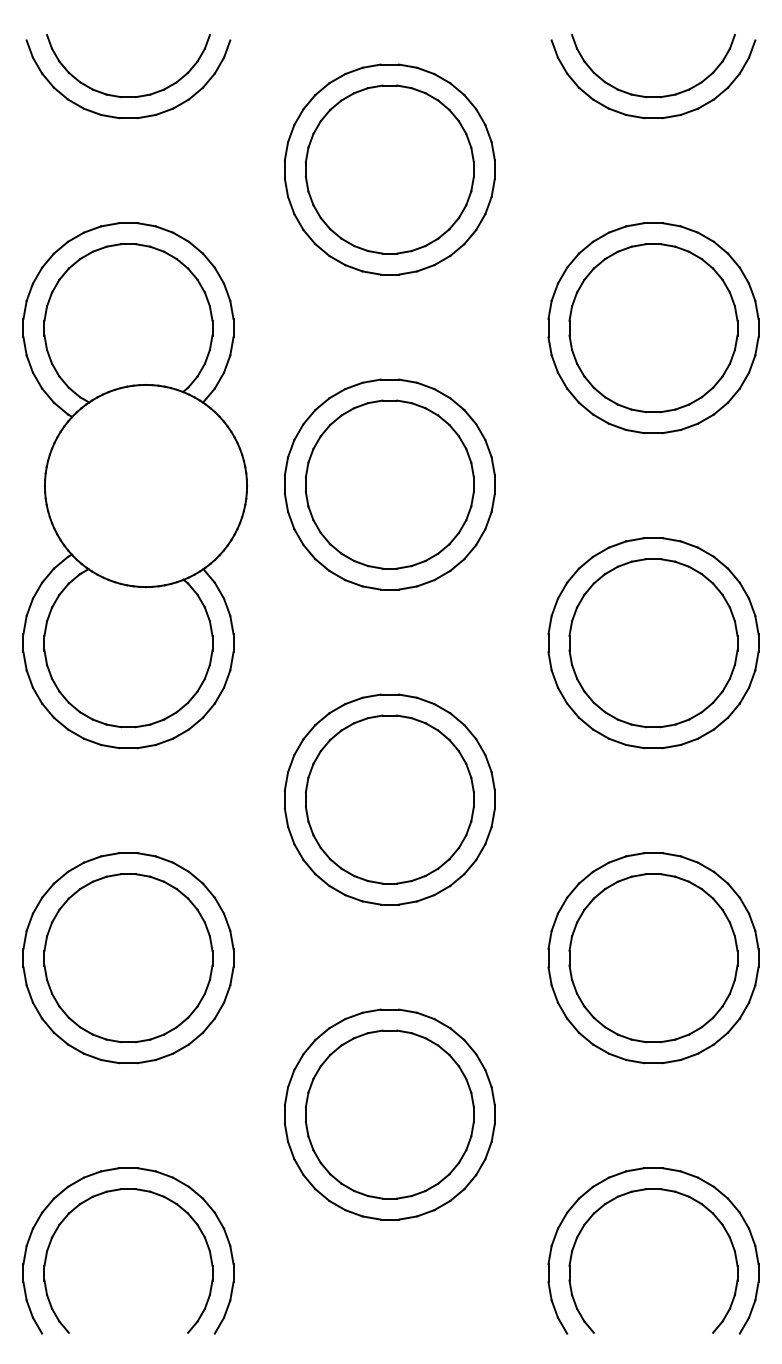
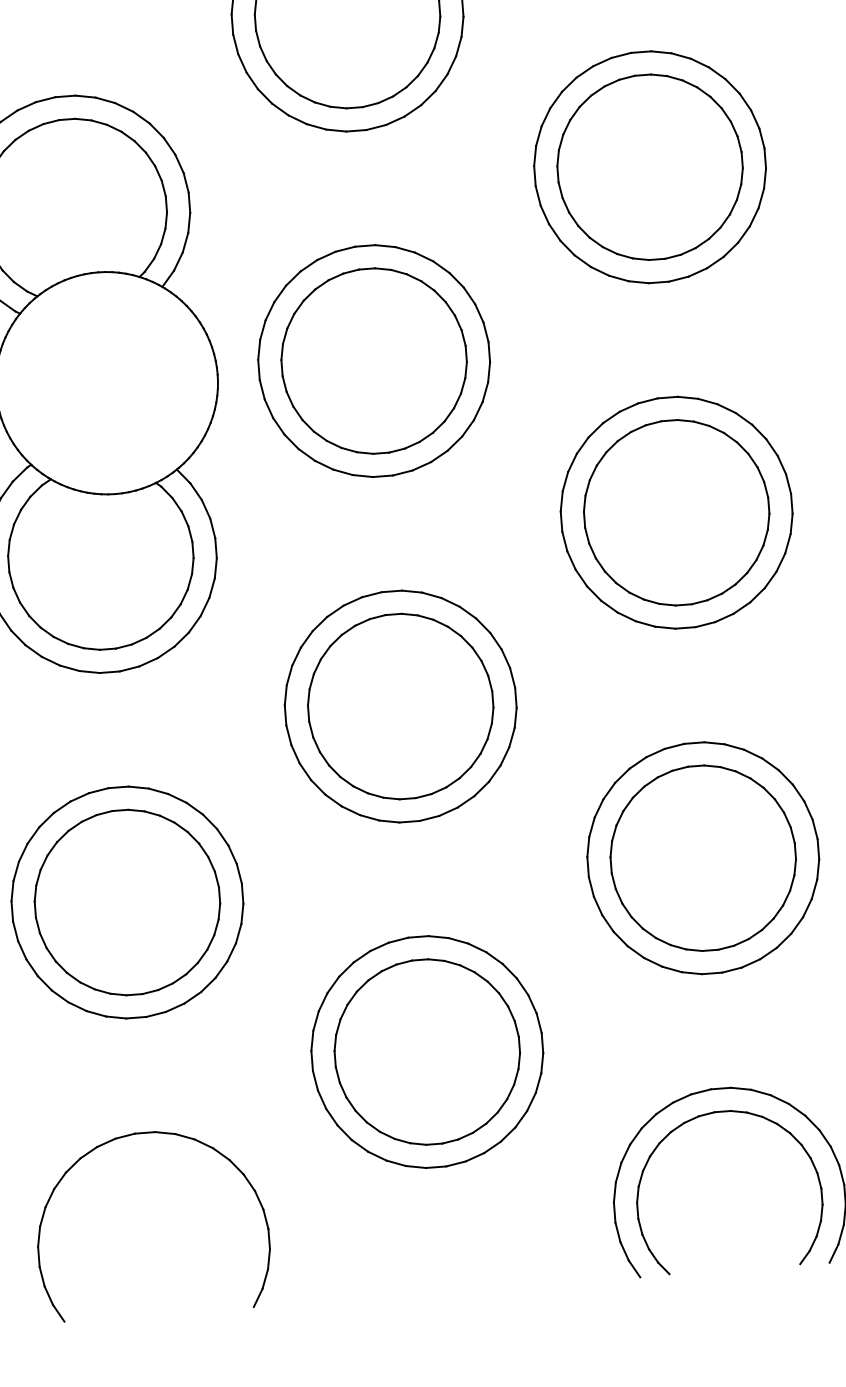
part: (115, 1191) -> (132, 1159), removed

